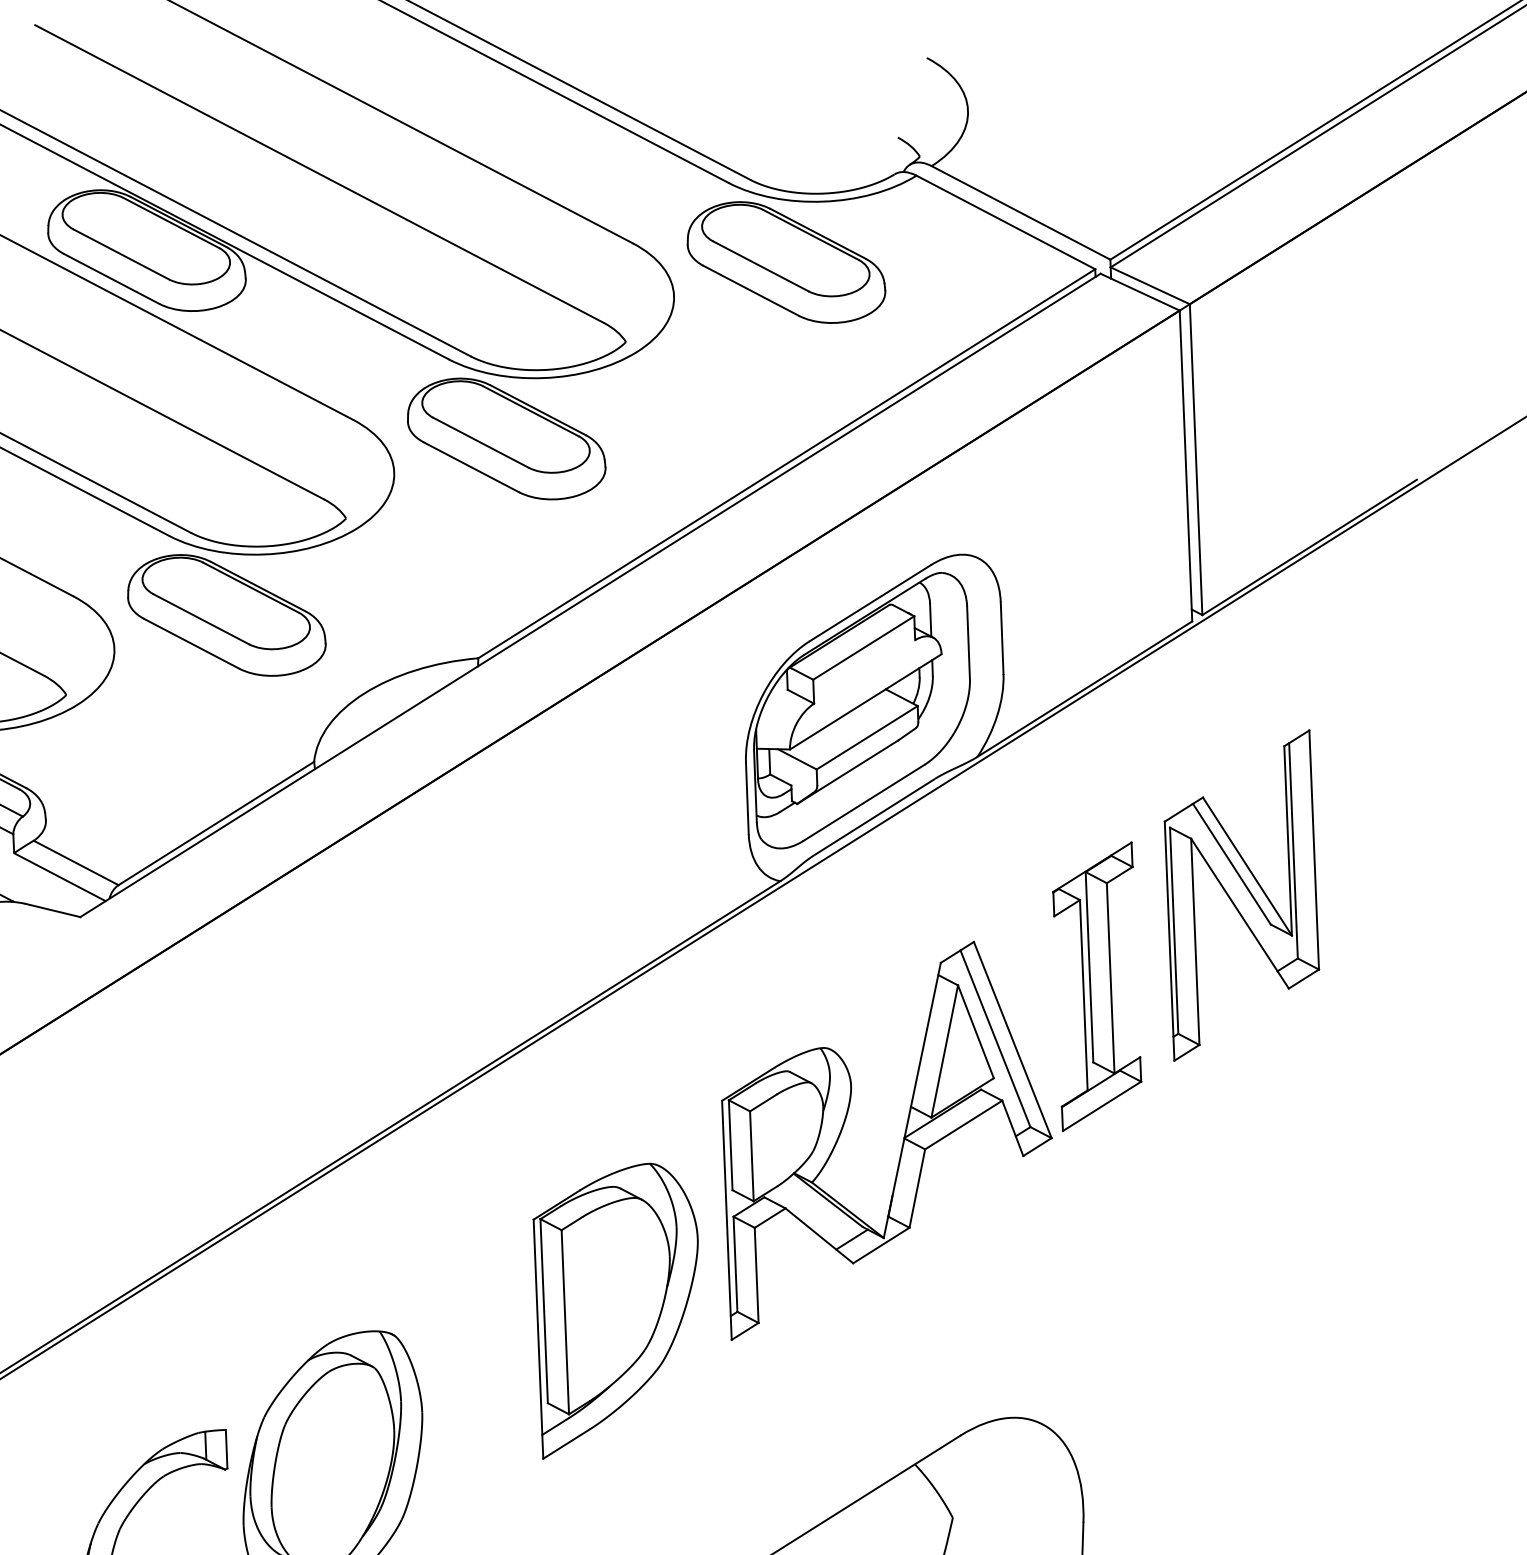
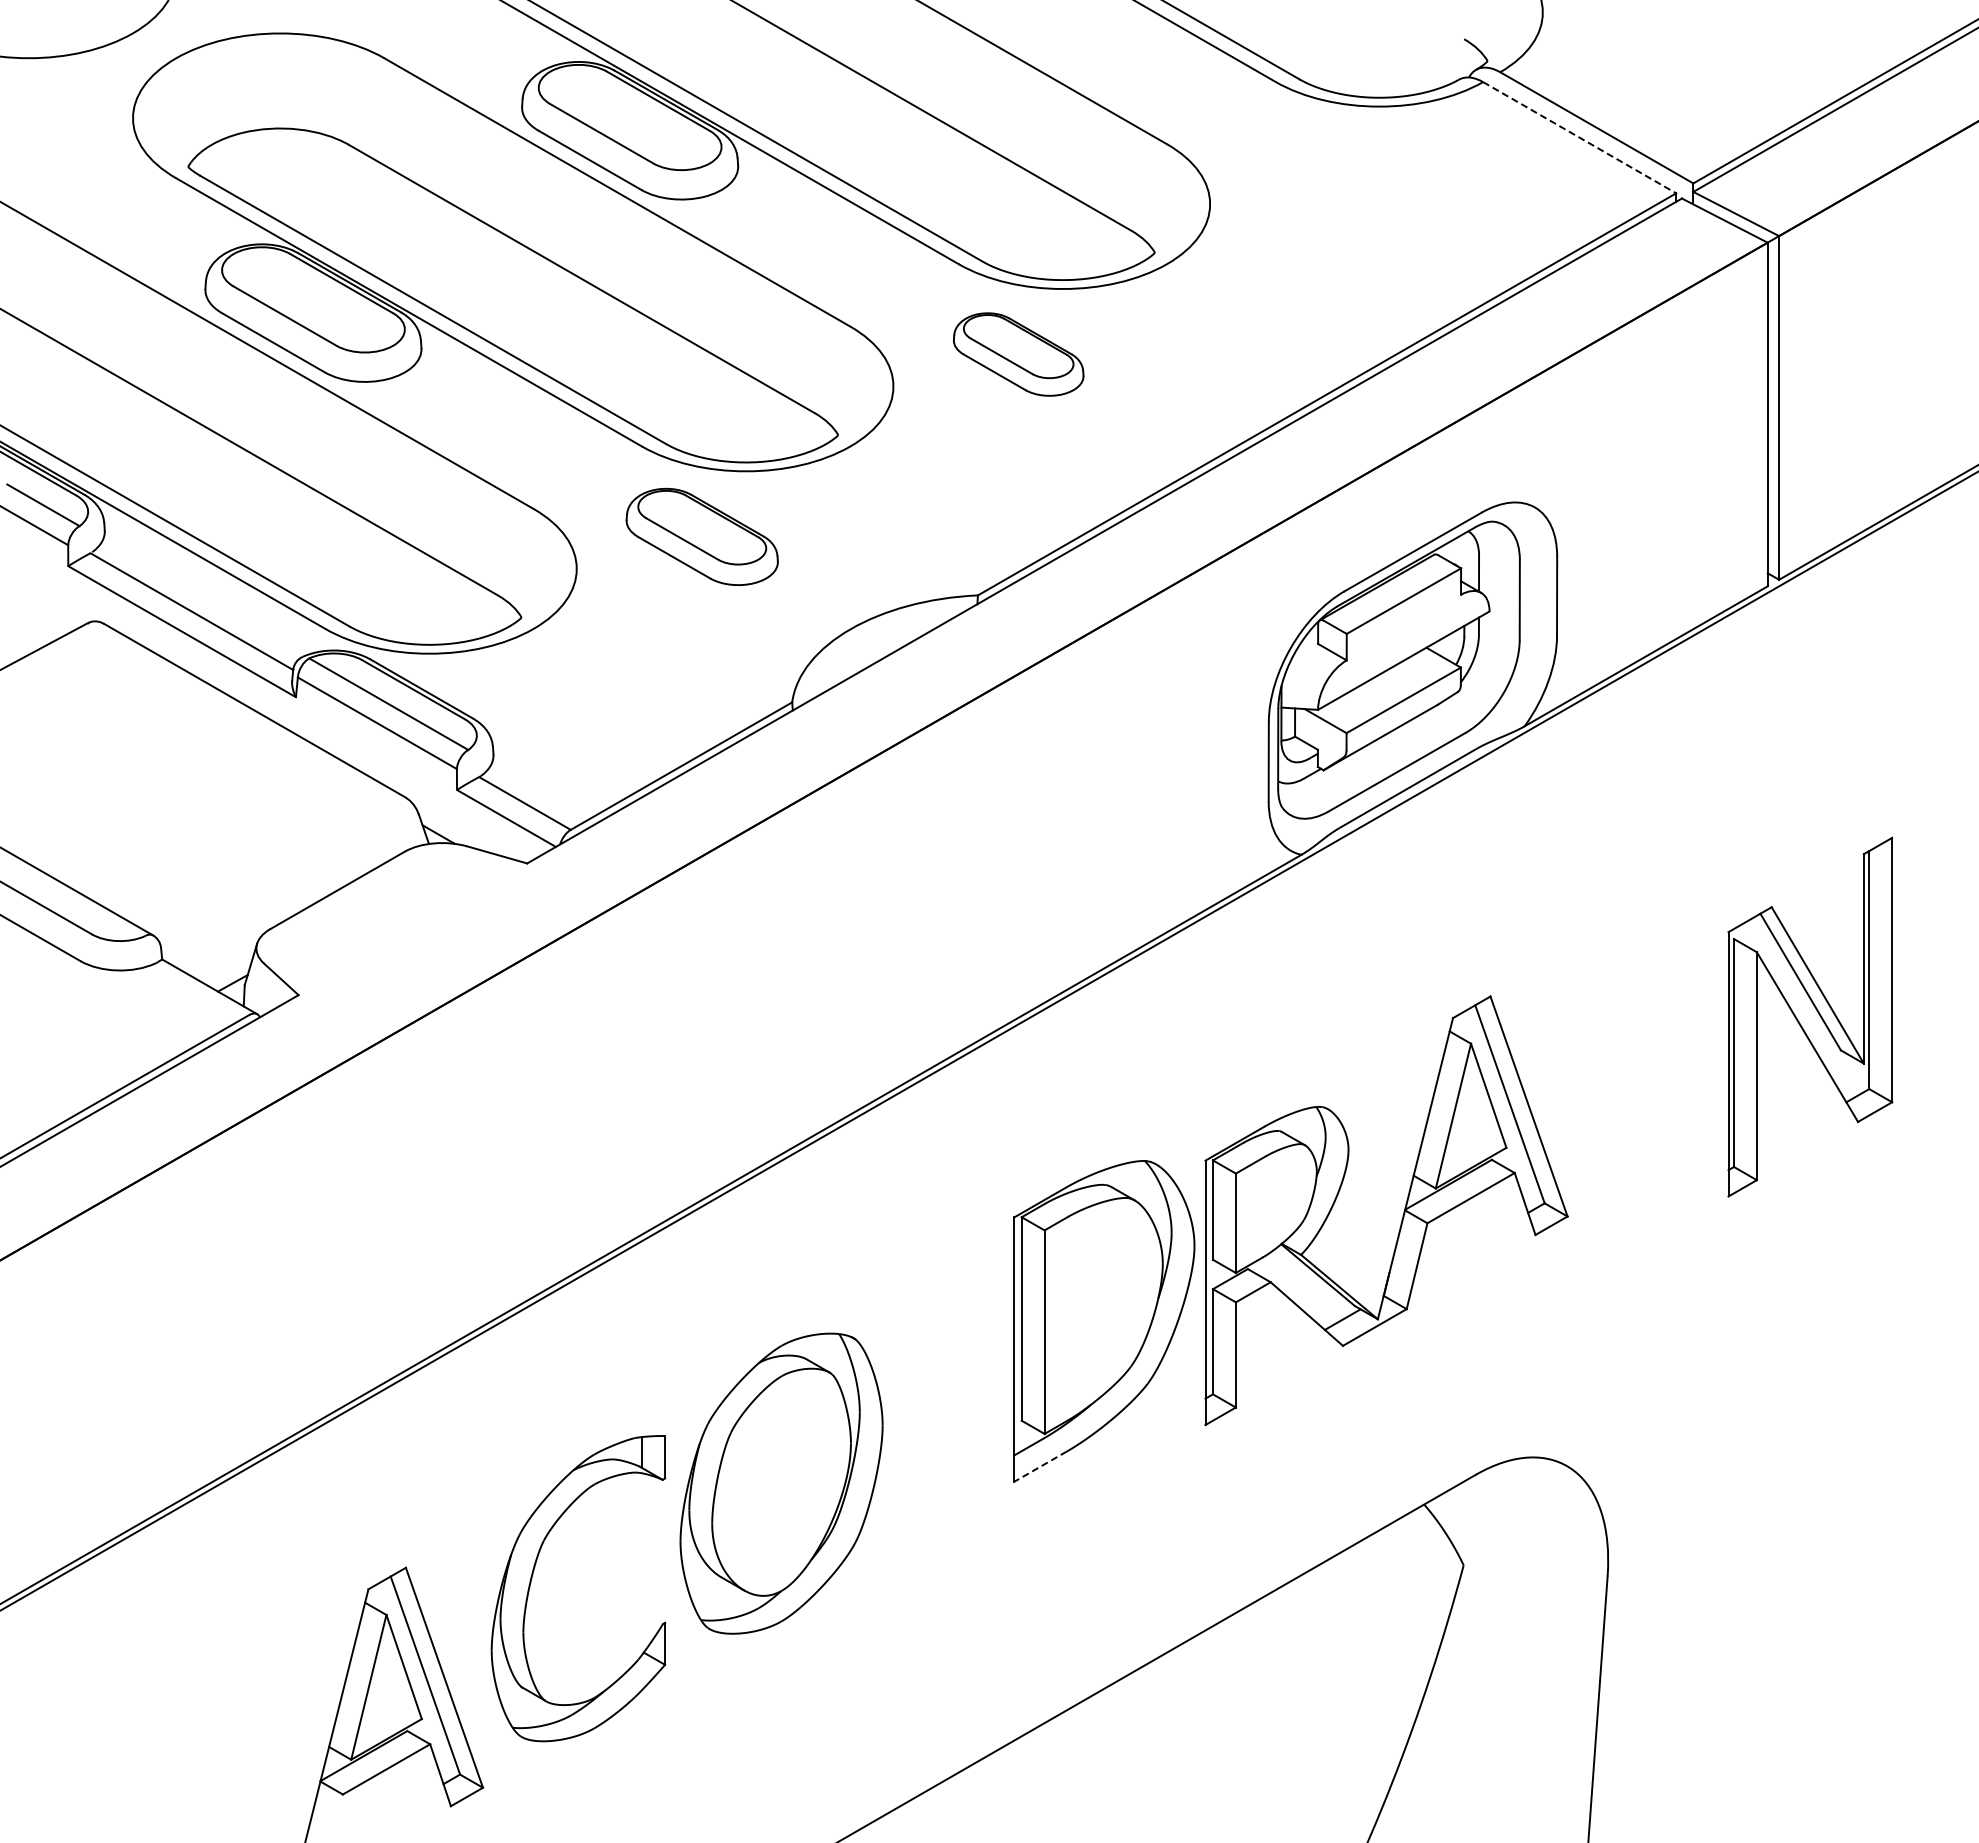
line: (1006, 222) -> (1580, 137), solid -> dashed
part: (786, 261) -> (1335, 171), removed
part: (506, 438) -> (1018, 354), size x0.6
part: (227, 615) -> (702, 536), size x0.7
part: (1242, 894) -> (1810, 1016), moved
part: (1097, 986) -> (1646, 985), removed
part: (902, 1143) -> (1402, 1215), moved
line: (566, 1443) -> (1040, 1466), solid -> dashed

